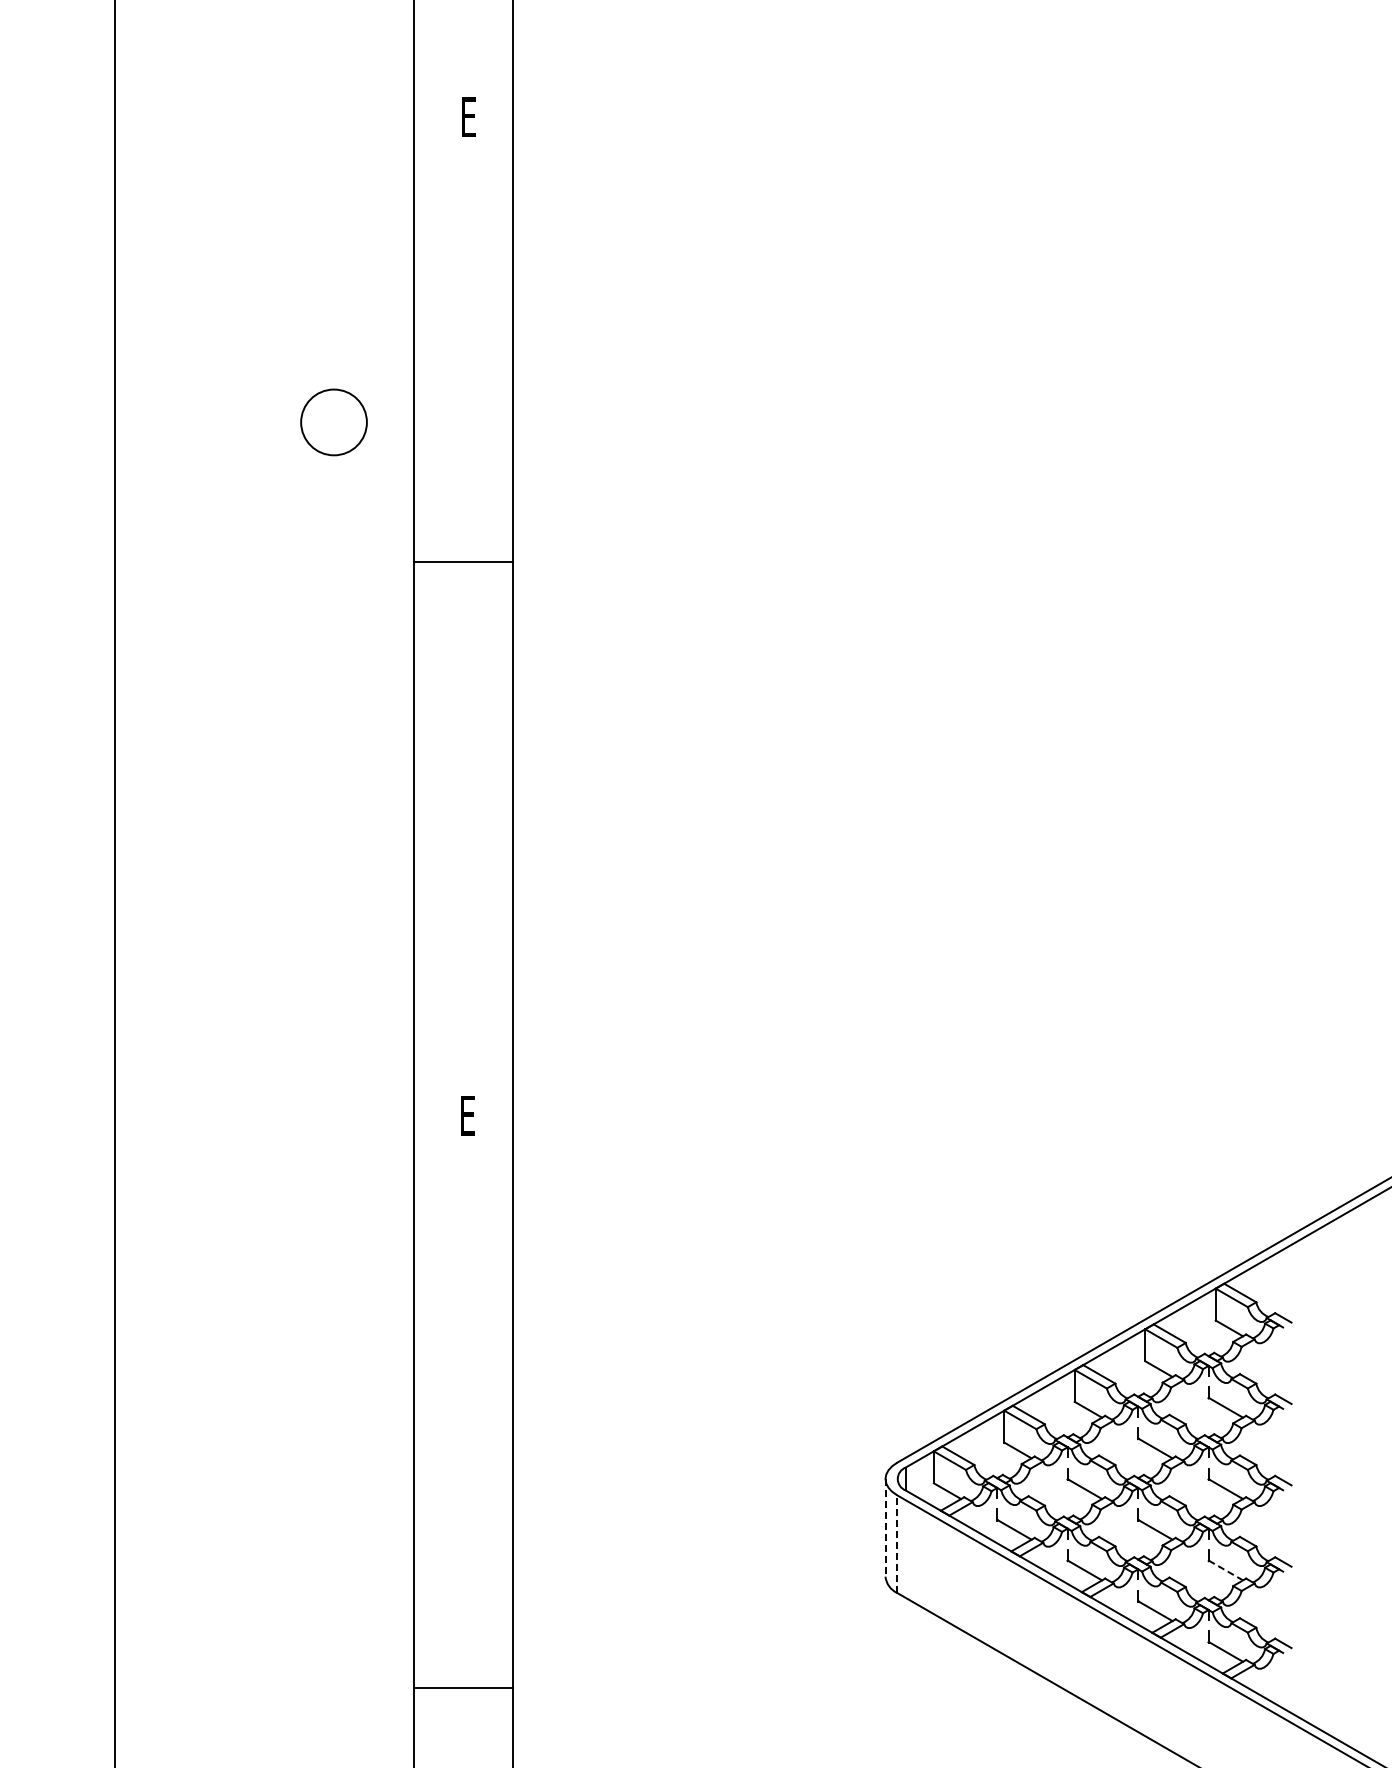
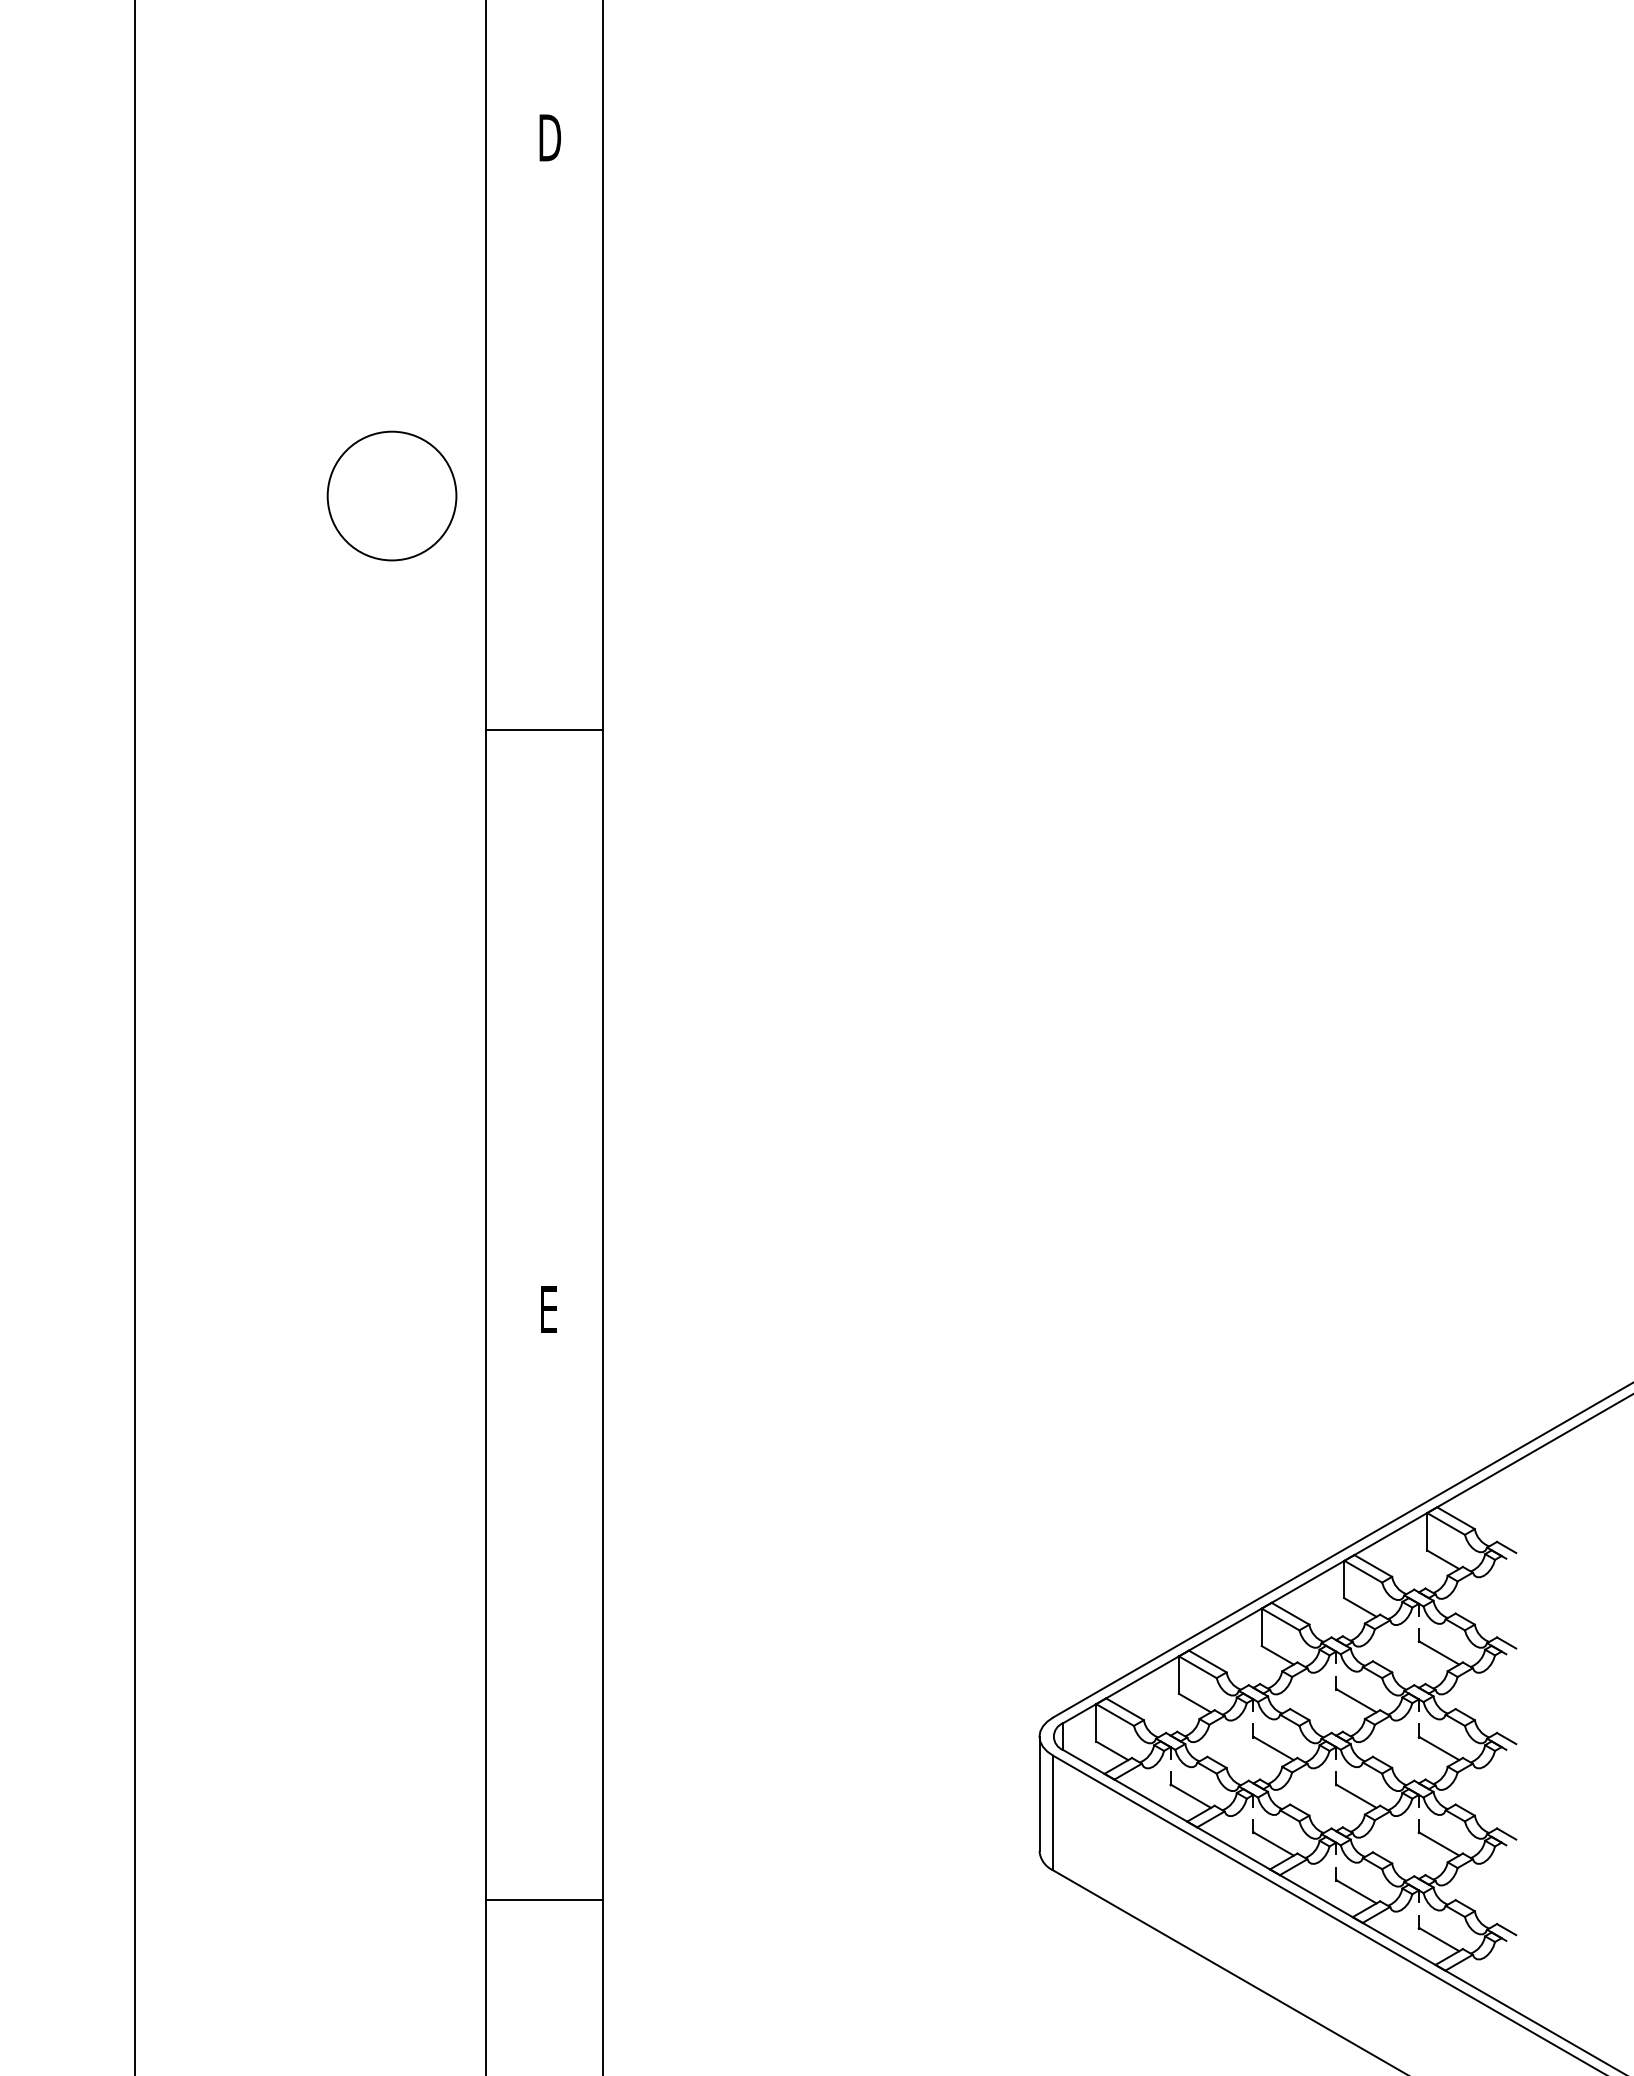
text: (468, 117) -> (549, 138), E -> D
circle: (333, 422) -> (391, 496), size x1.67
line: (463, 561) -> (544, 729), moved
line: (885, 1527) -> (1039, 1793), dashed -> solid
line: (897, 1544) -> (1053, 1813), dashed -> solid
line: (1225, 1570) -> (1438, 1844), dashed -> solid
line: (463, 1688) -> (544, 1900), moved

